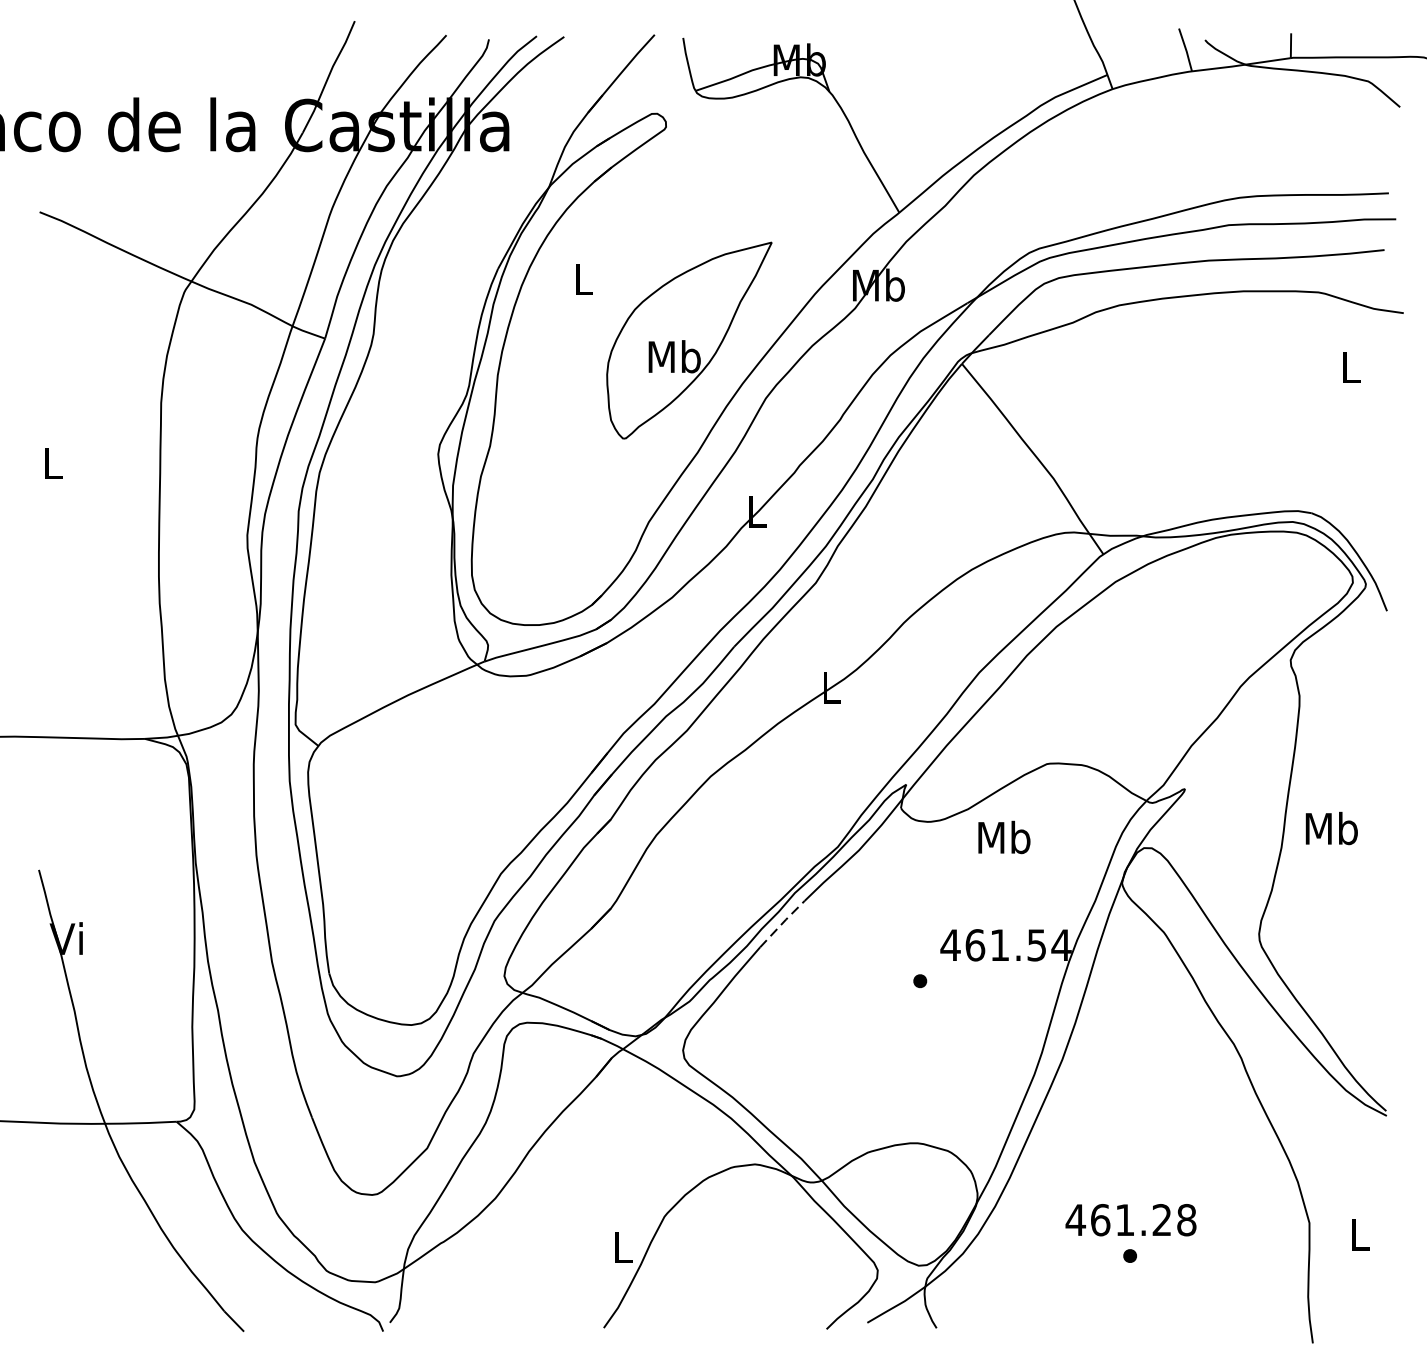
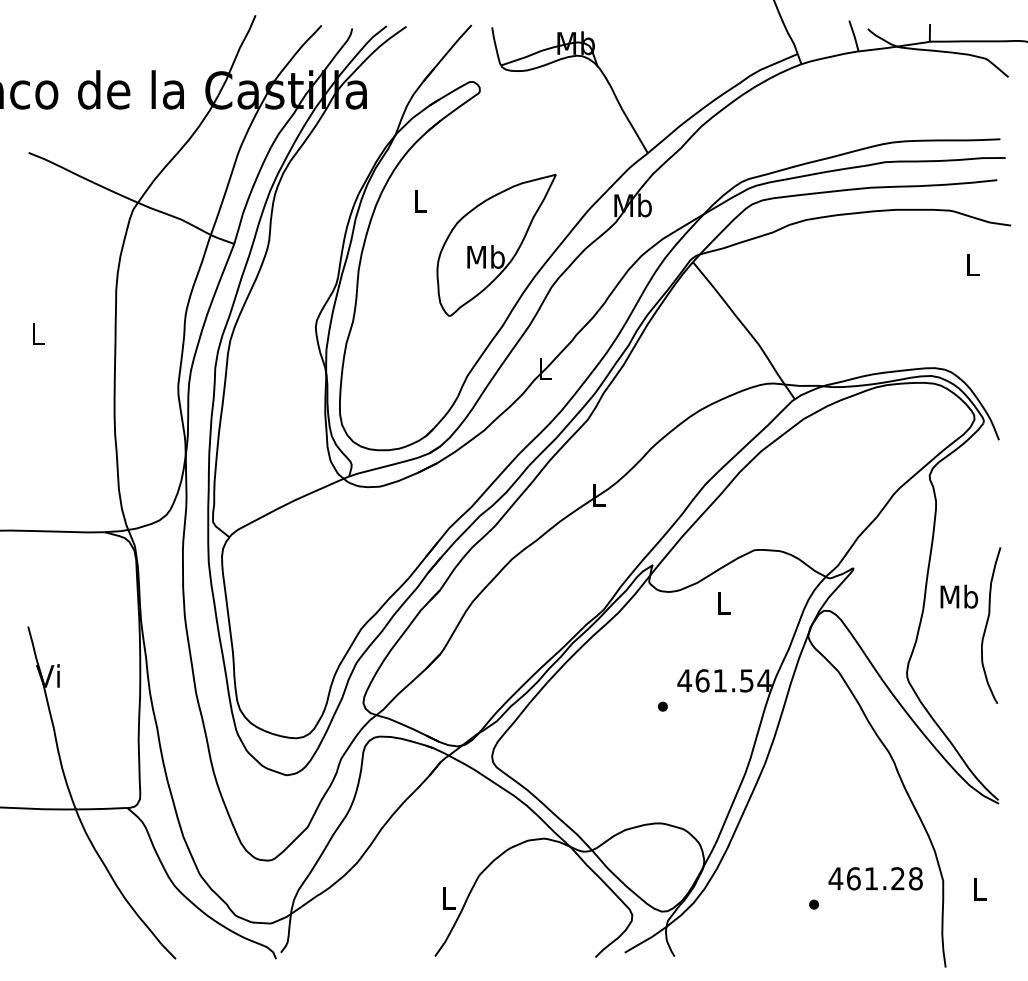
text: (1004, 837) -> (723, 603), Mb -> L
curve: (1370, 868) -> (987, 625), added
line: (782, 923) -> (563, 665), dashed -> solid
text: (1130, 1219) -> (875, 878), moved

